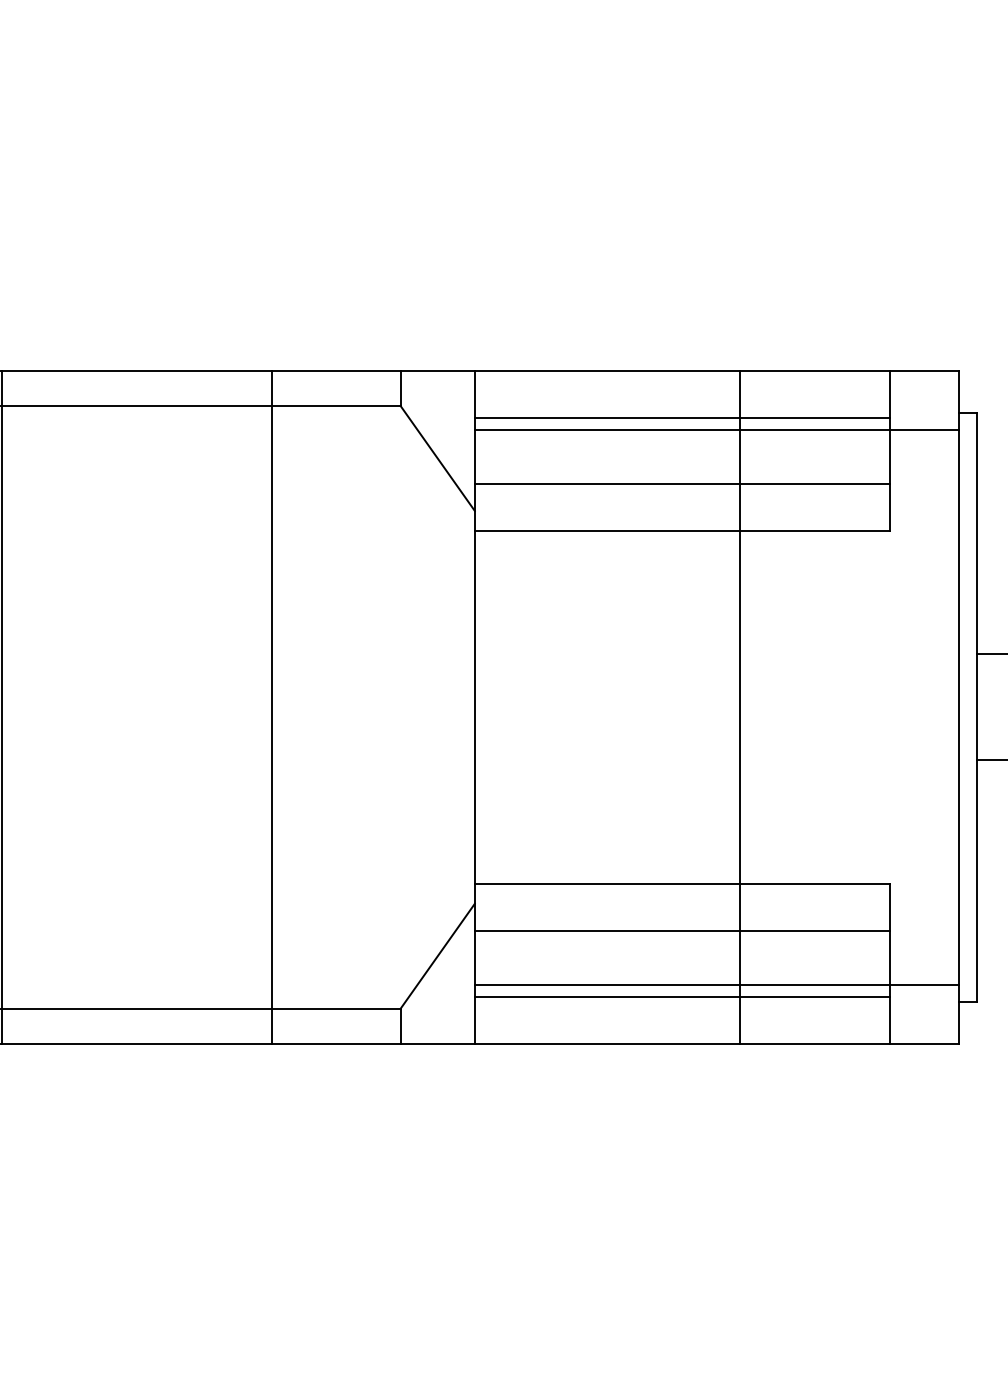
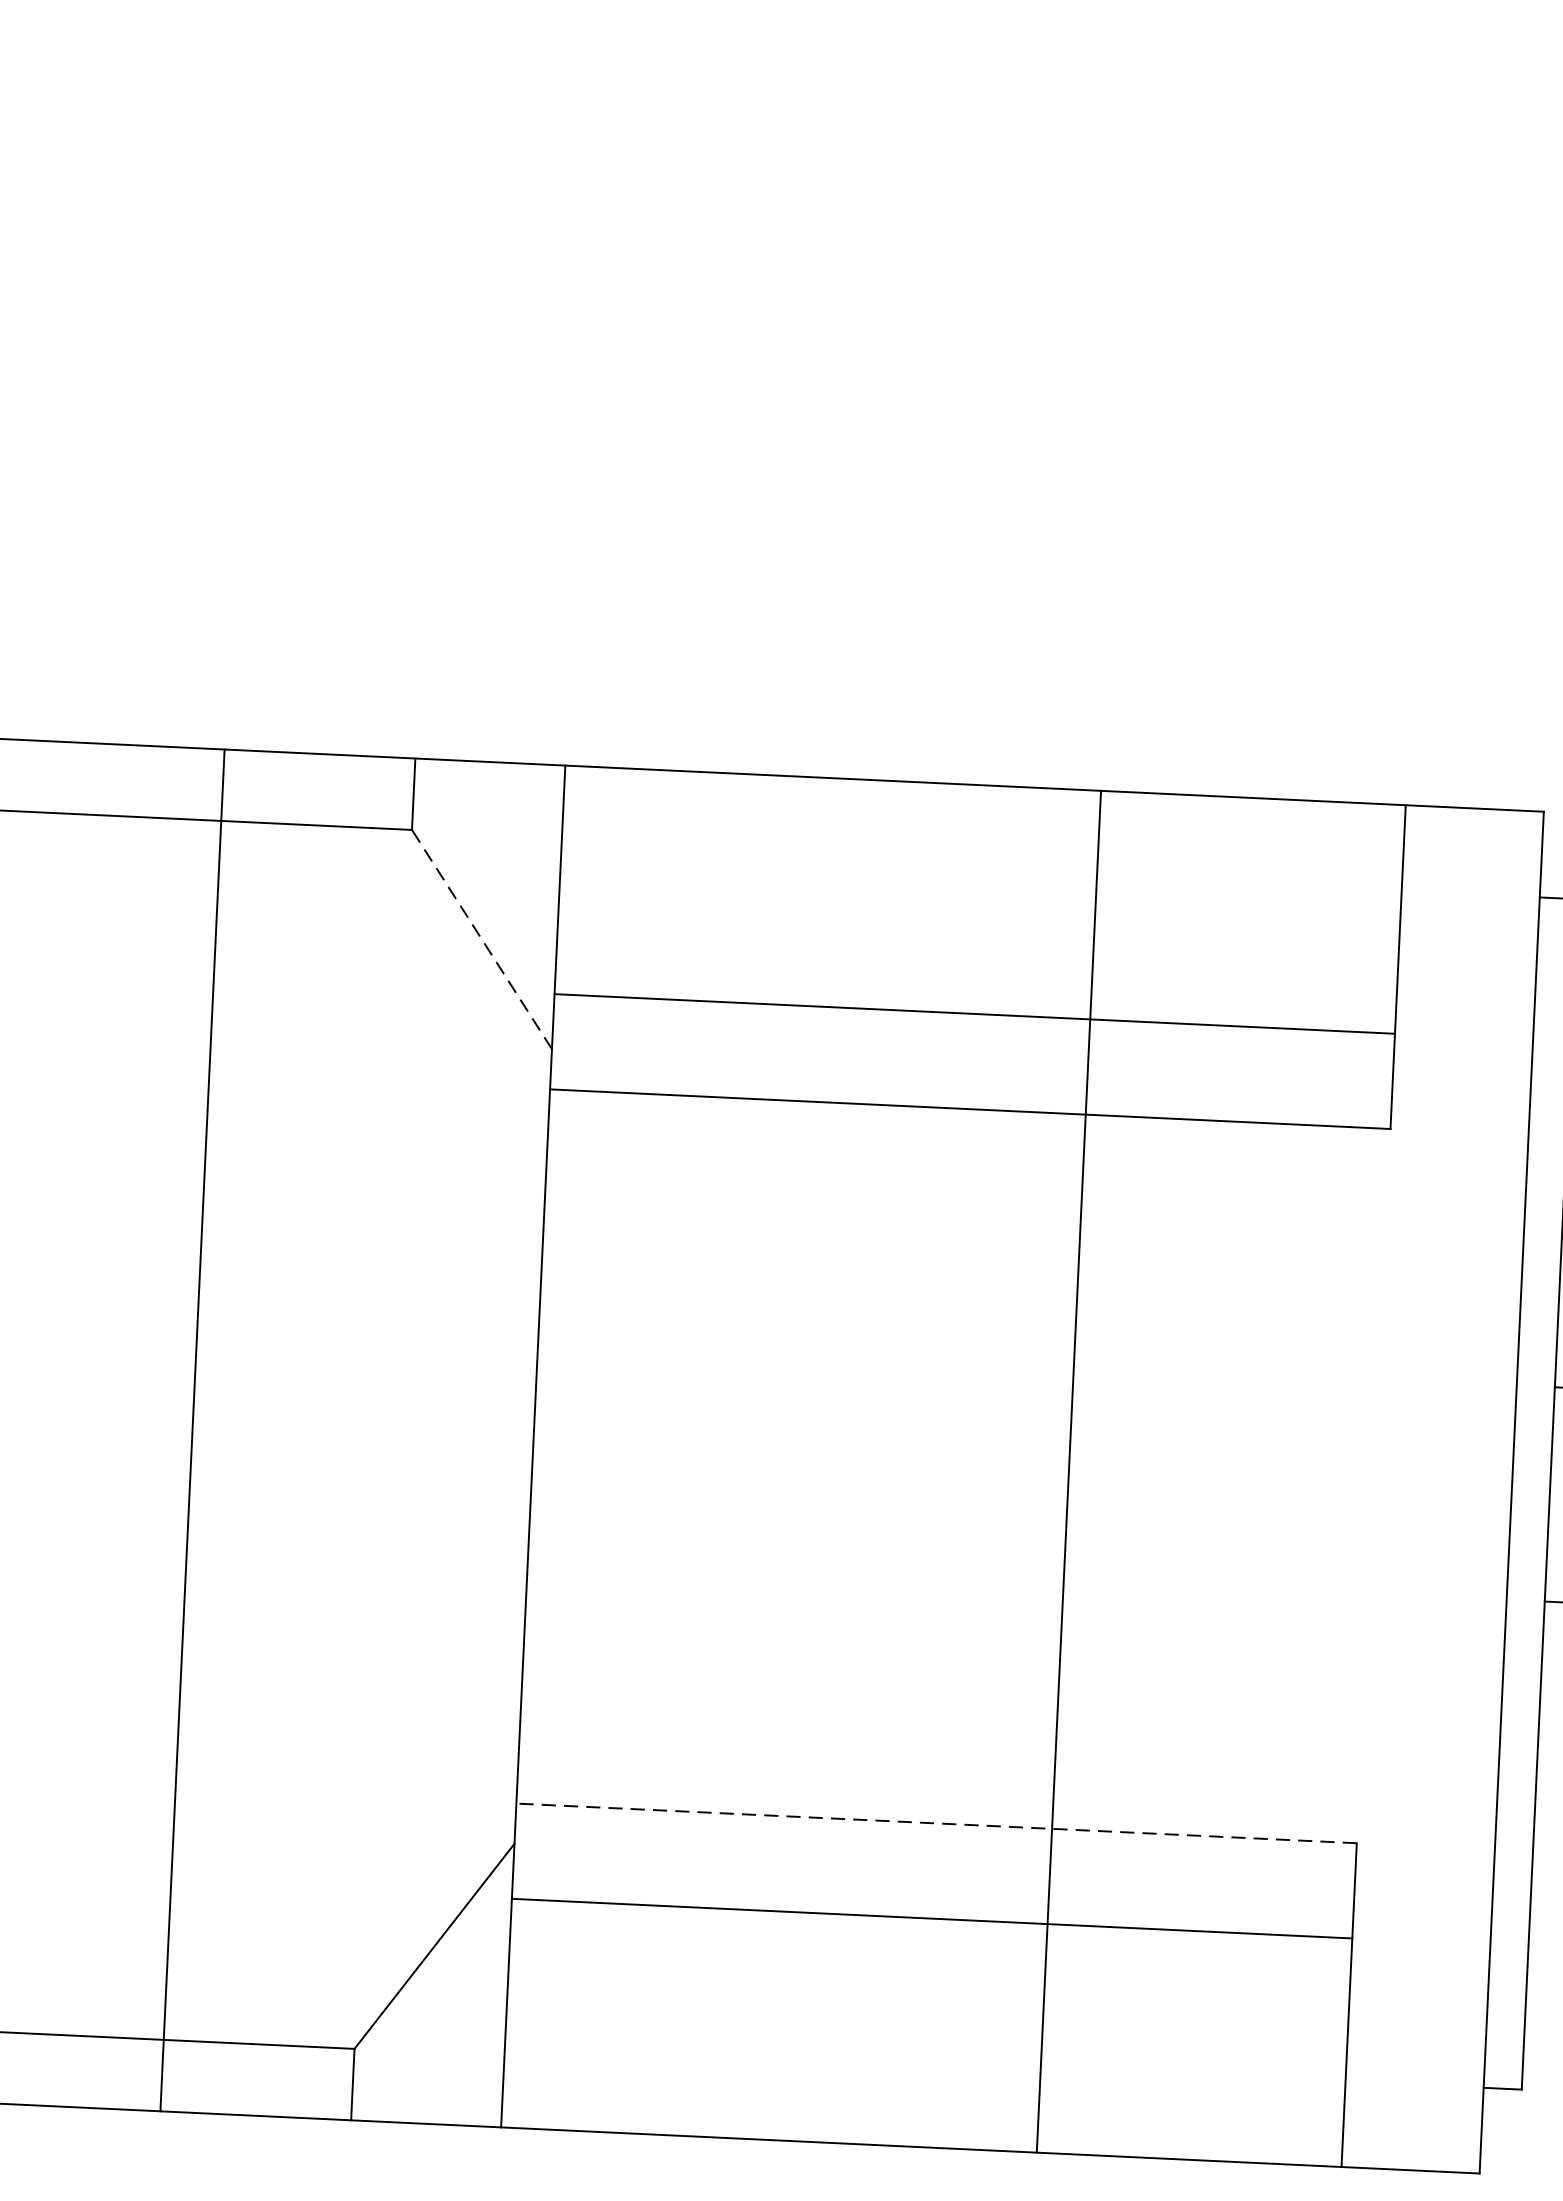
line: (682, 417) -> (980, 879), removed
line: (716, 429) -> (1048, 907), removed
line: (437, 458) -> (481, 939), solid -> dashed
line: (272, 707) -> (192, 1430), moved
line: (682, 883) -> (936, 1822), solid -> dashed
line: (716, 985) -> (995, 2032), removed
line: (682, 996) -> (925, 2051), removed

